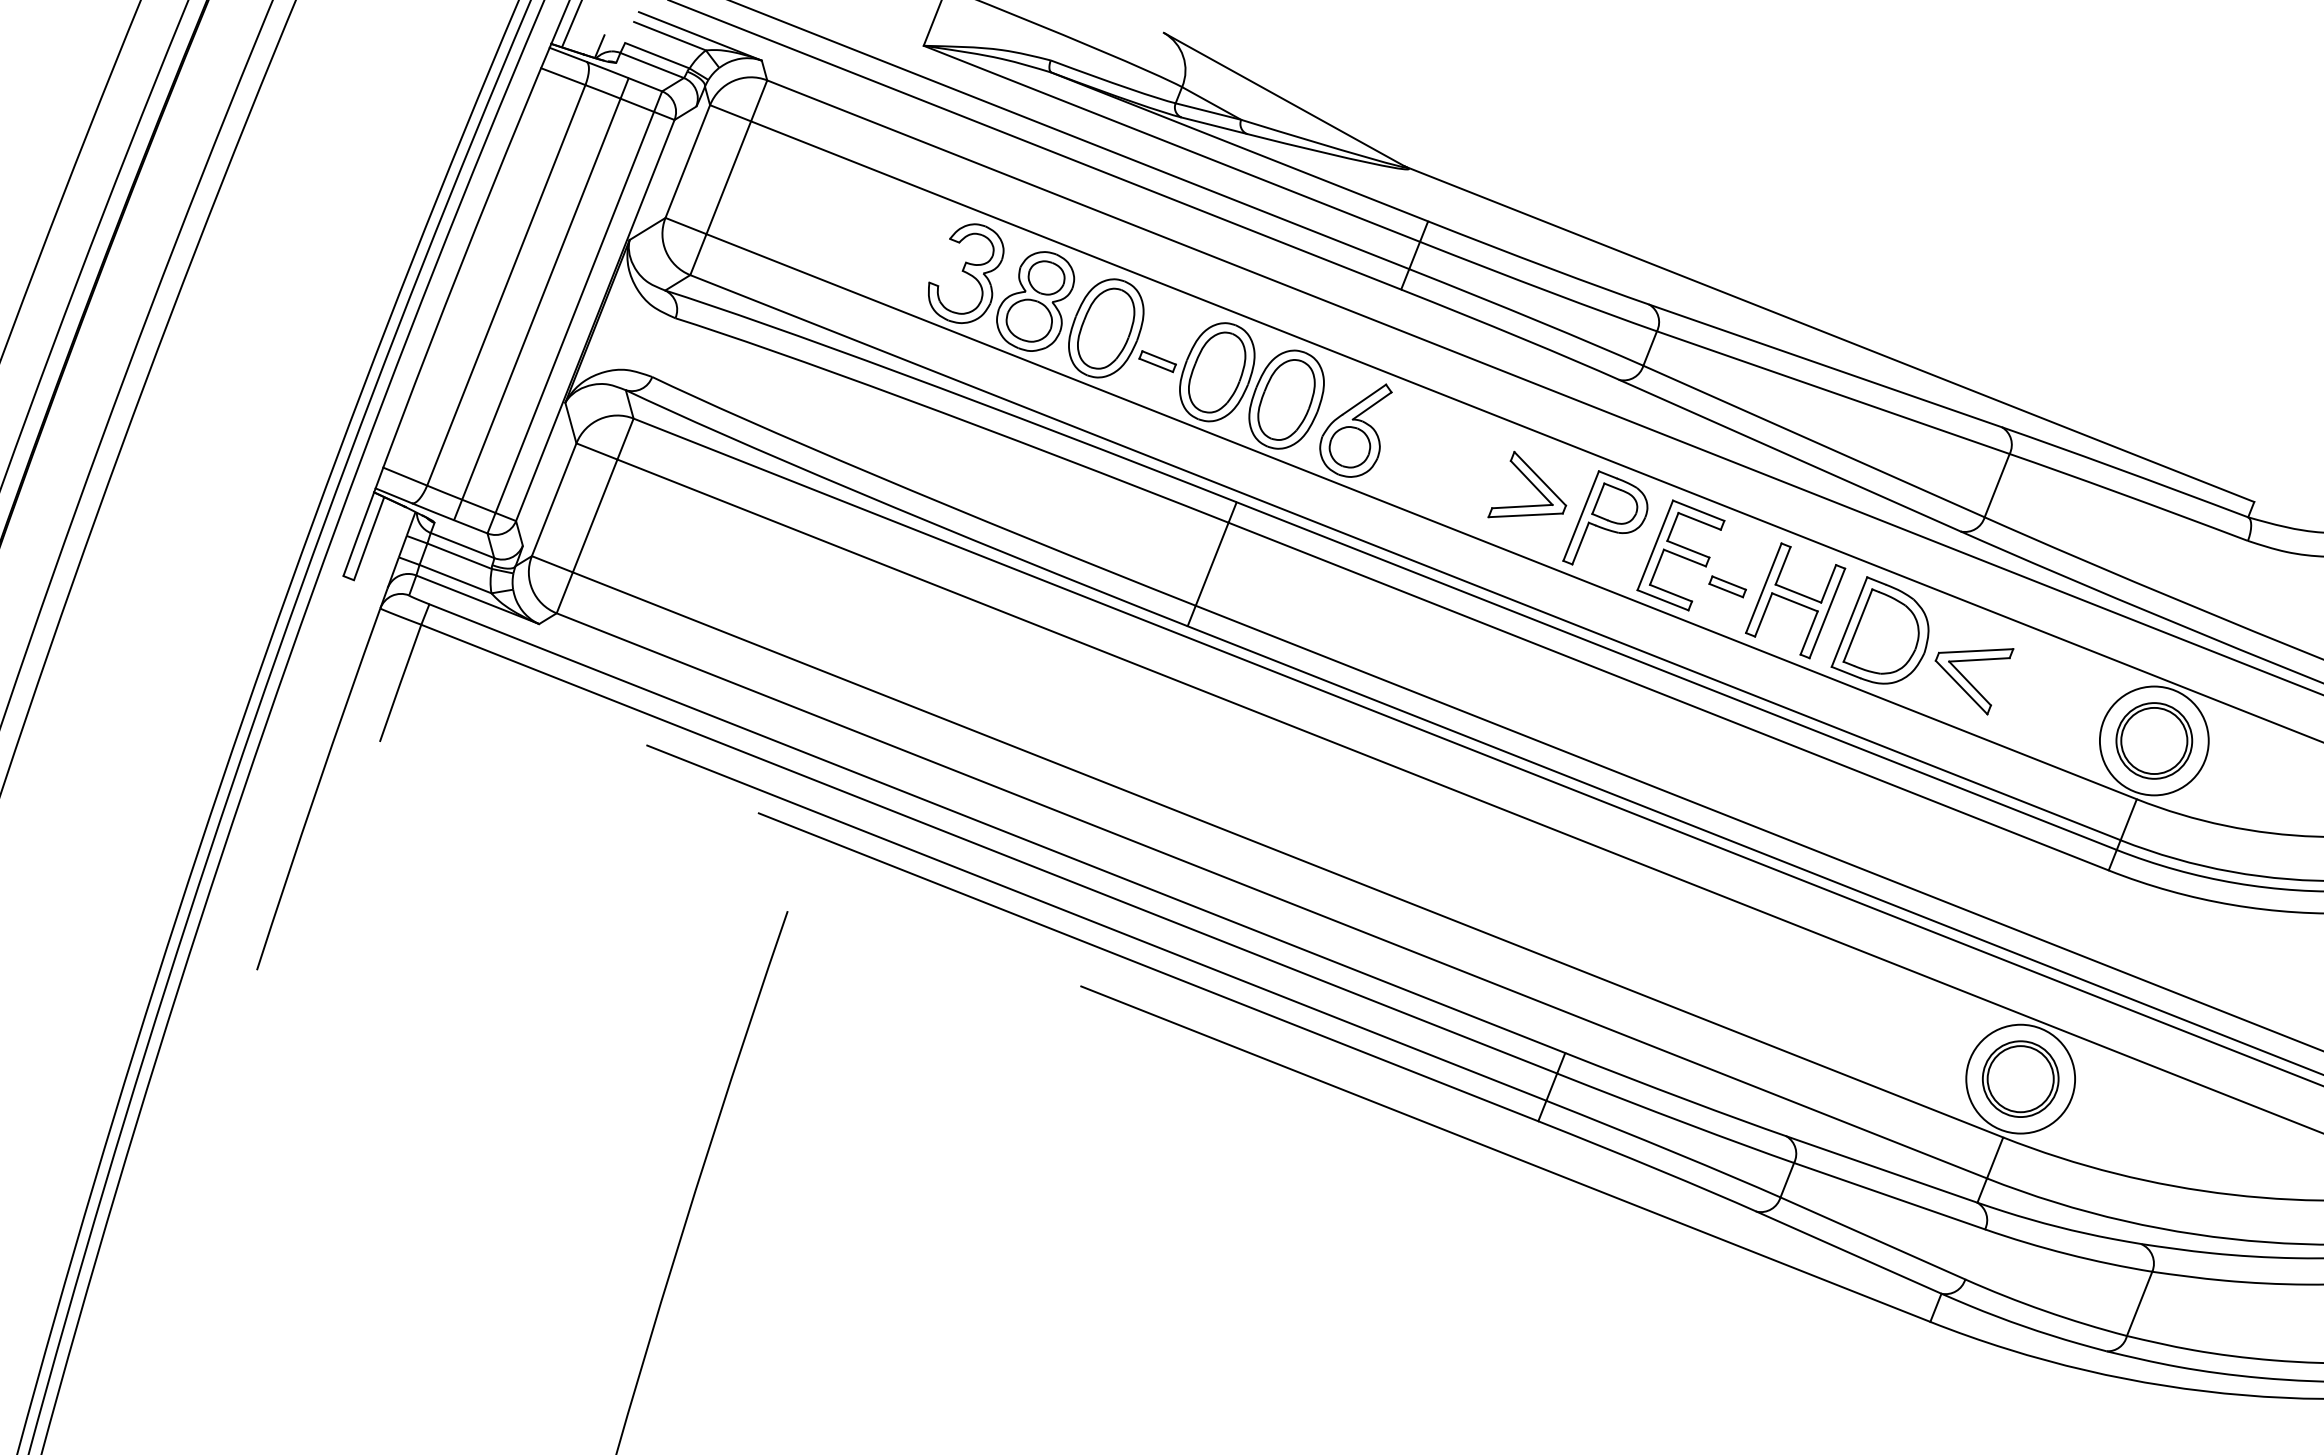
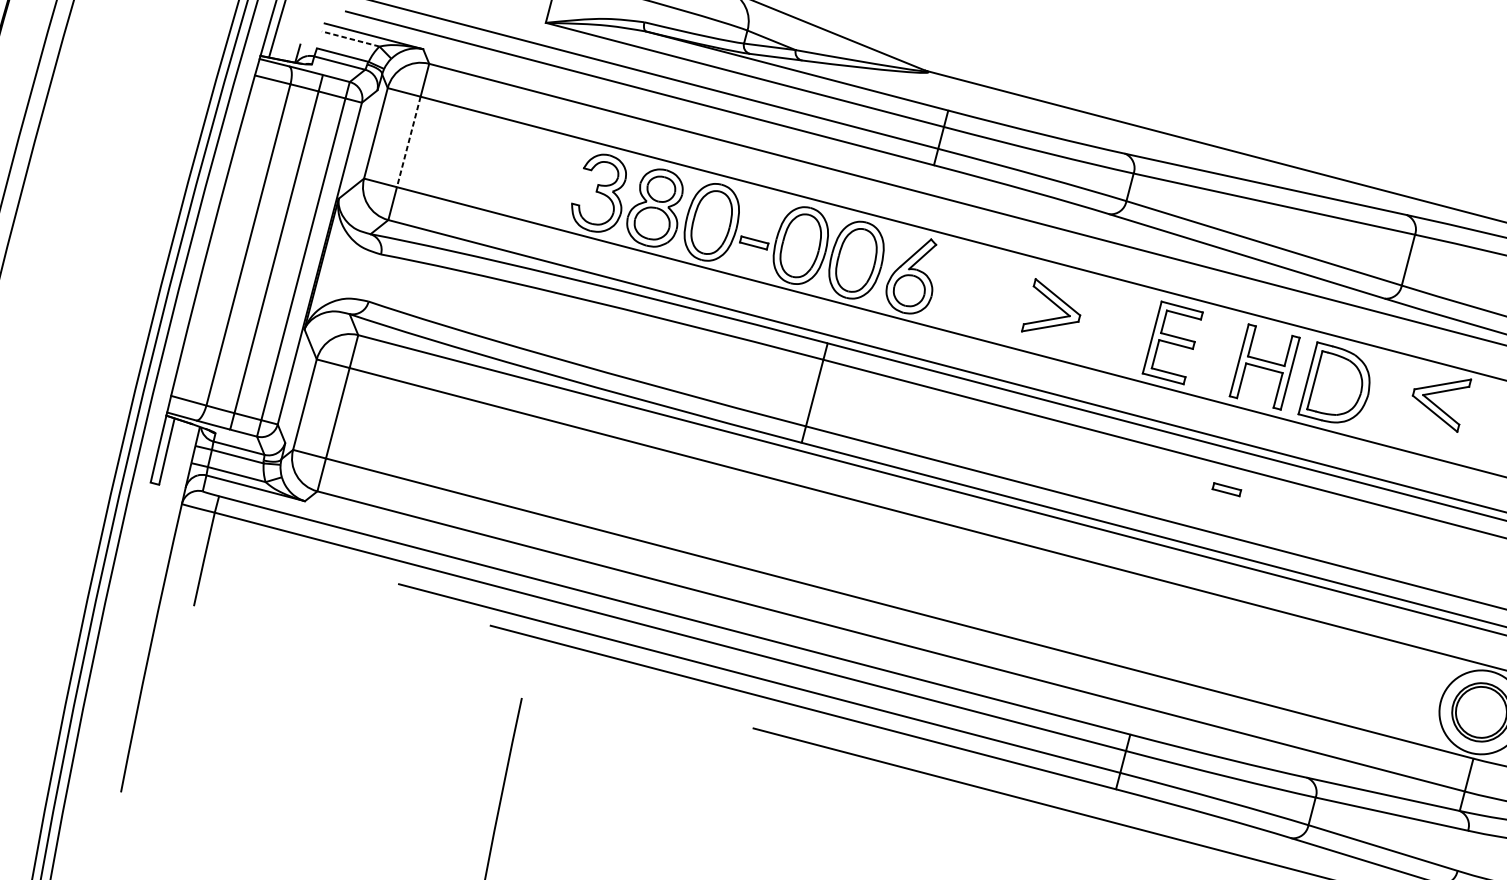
line: (670, 36) -> (351, 39), solid -> dashed
line: (728, 177) -> (408, 141), solid -> dashed
part: (1605, 517) -> (1111, 320), removed
part: (1727, 586) -> (1226, 489), moved
part: (1974, 681) -> (1444, 407), moved

